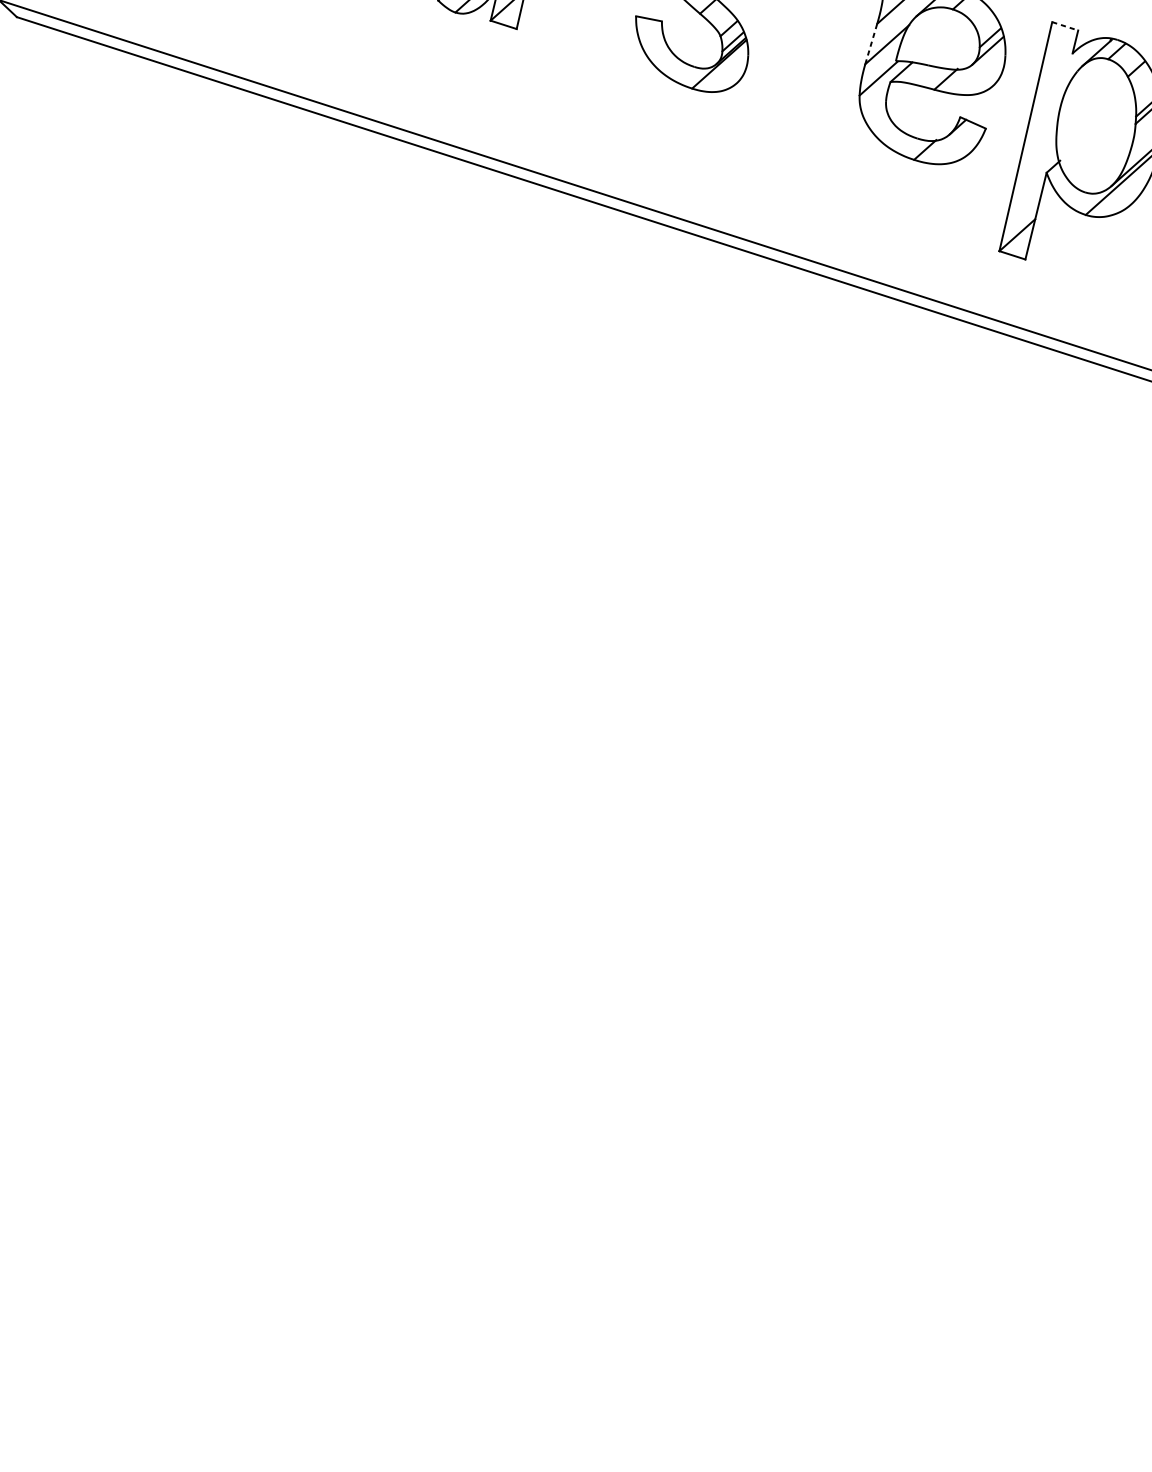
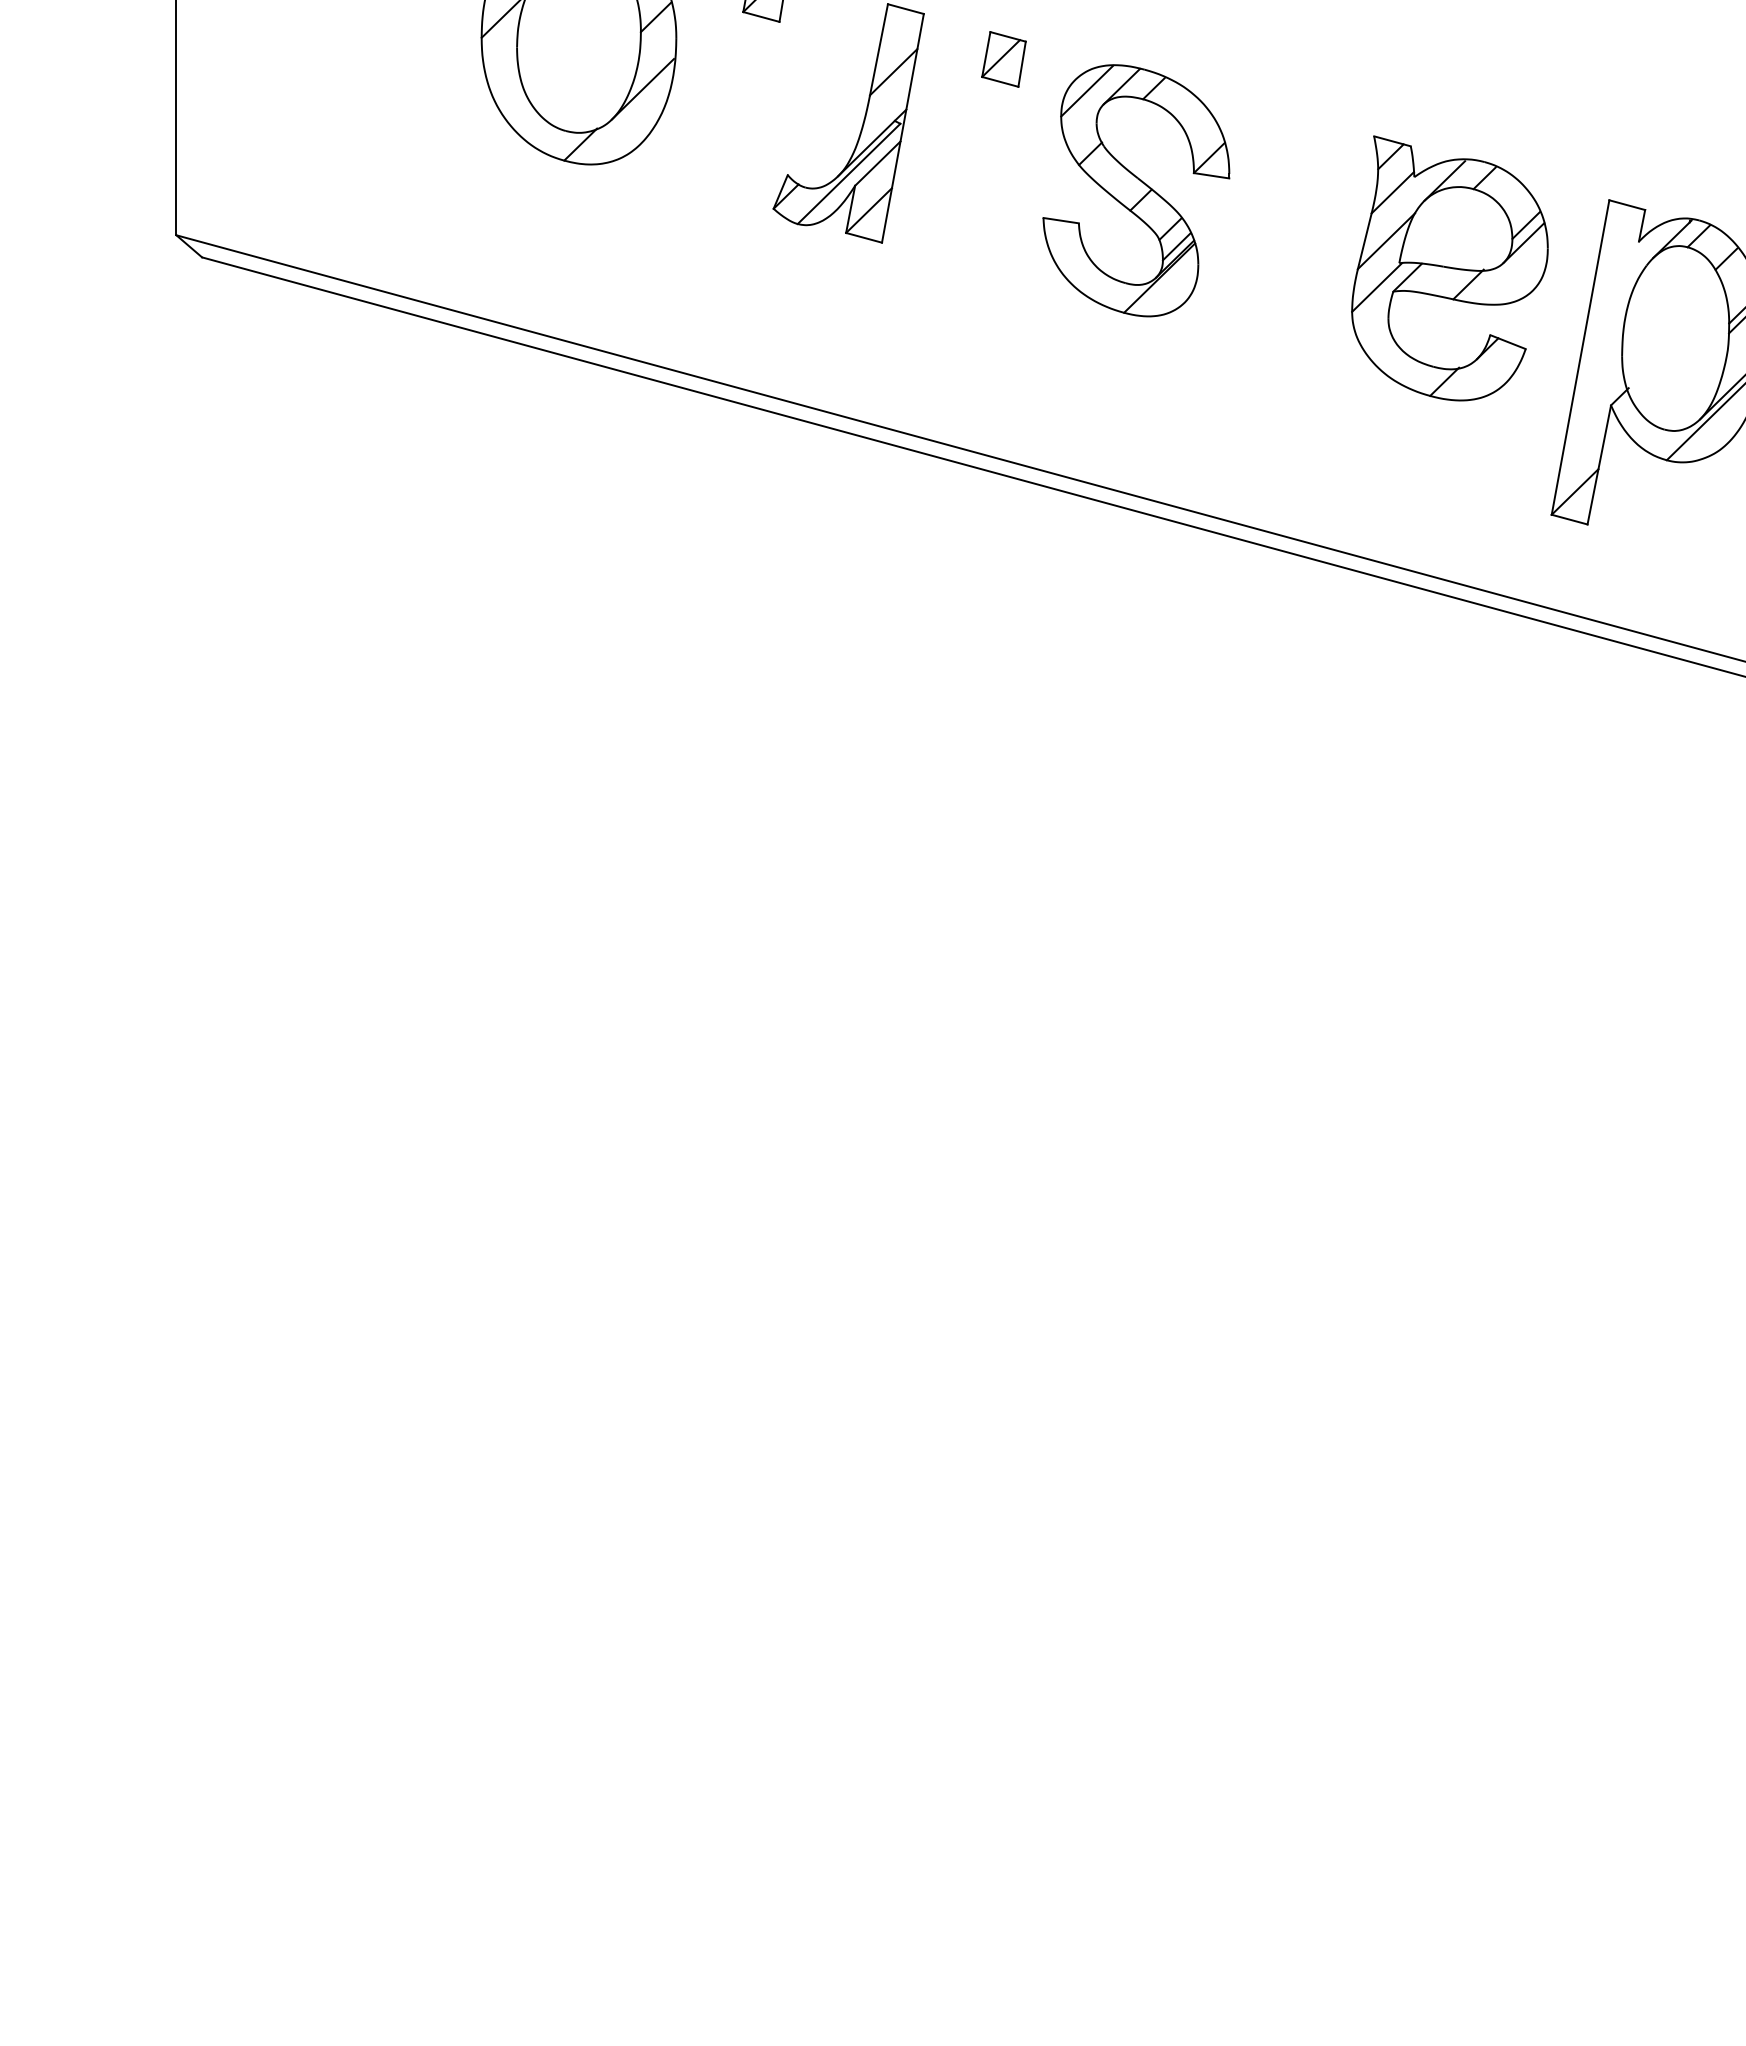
line: (1065, 26) -> (1627, 205), dashed -> solid
line: (871, 44) -> (1364, 241), dashed -> solid

